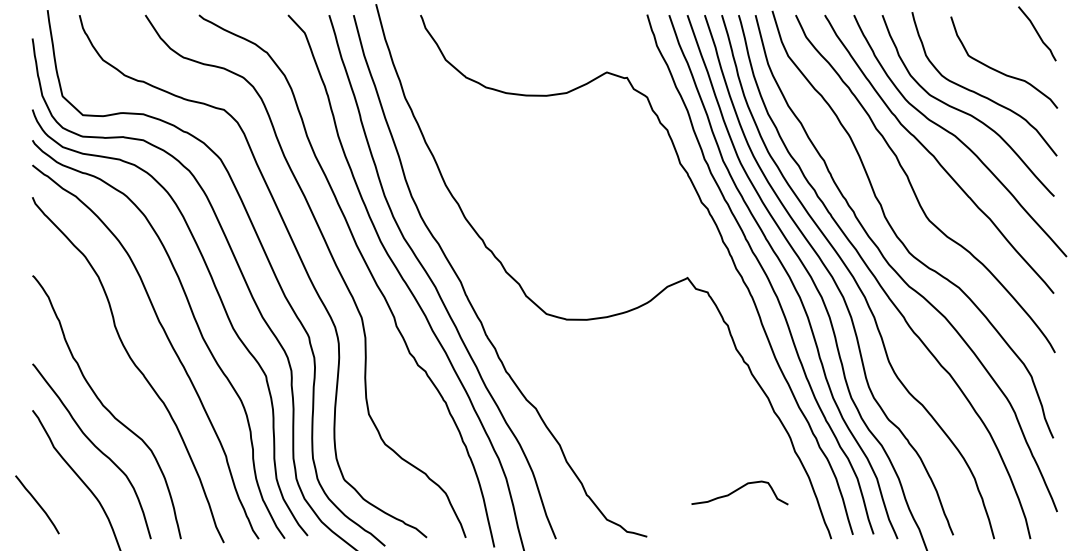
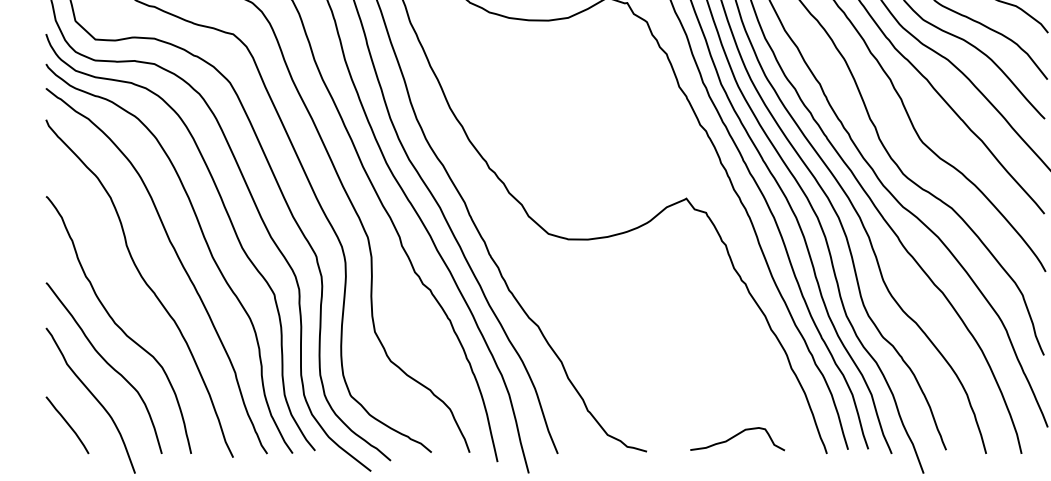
curve: (738, 490) -> (736, 436), moved
curve: (37, 504) -> (67, 424), moved

